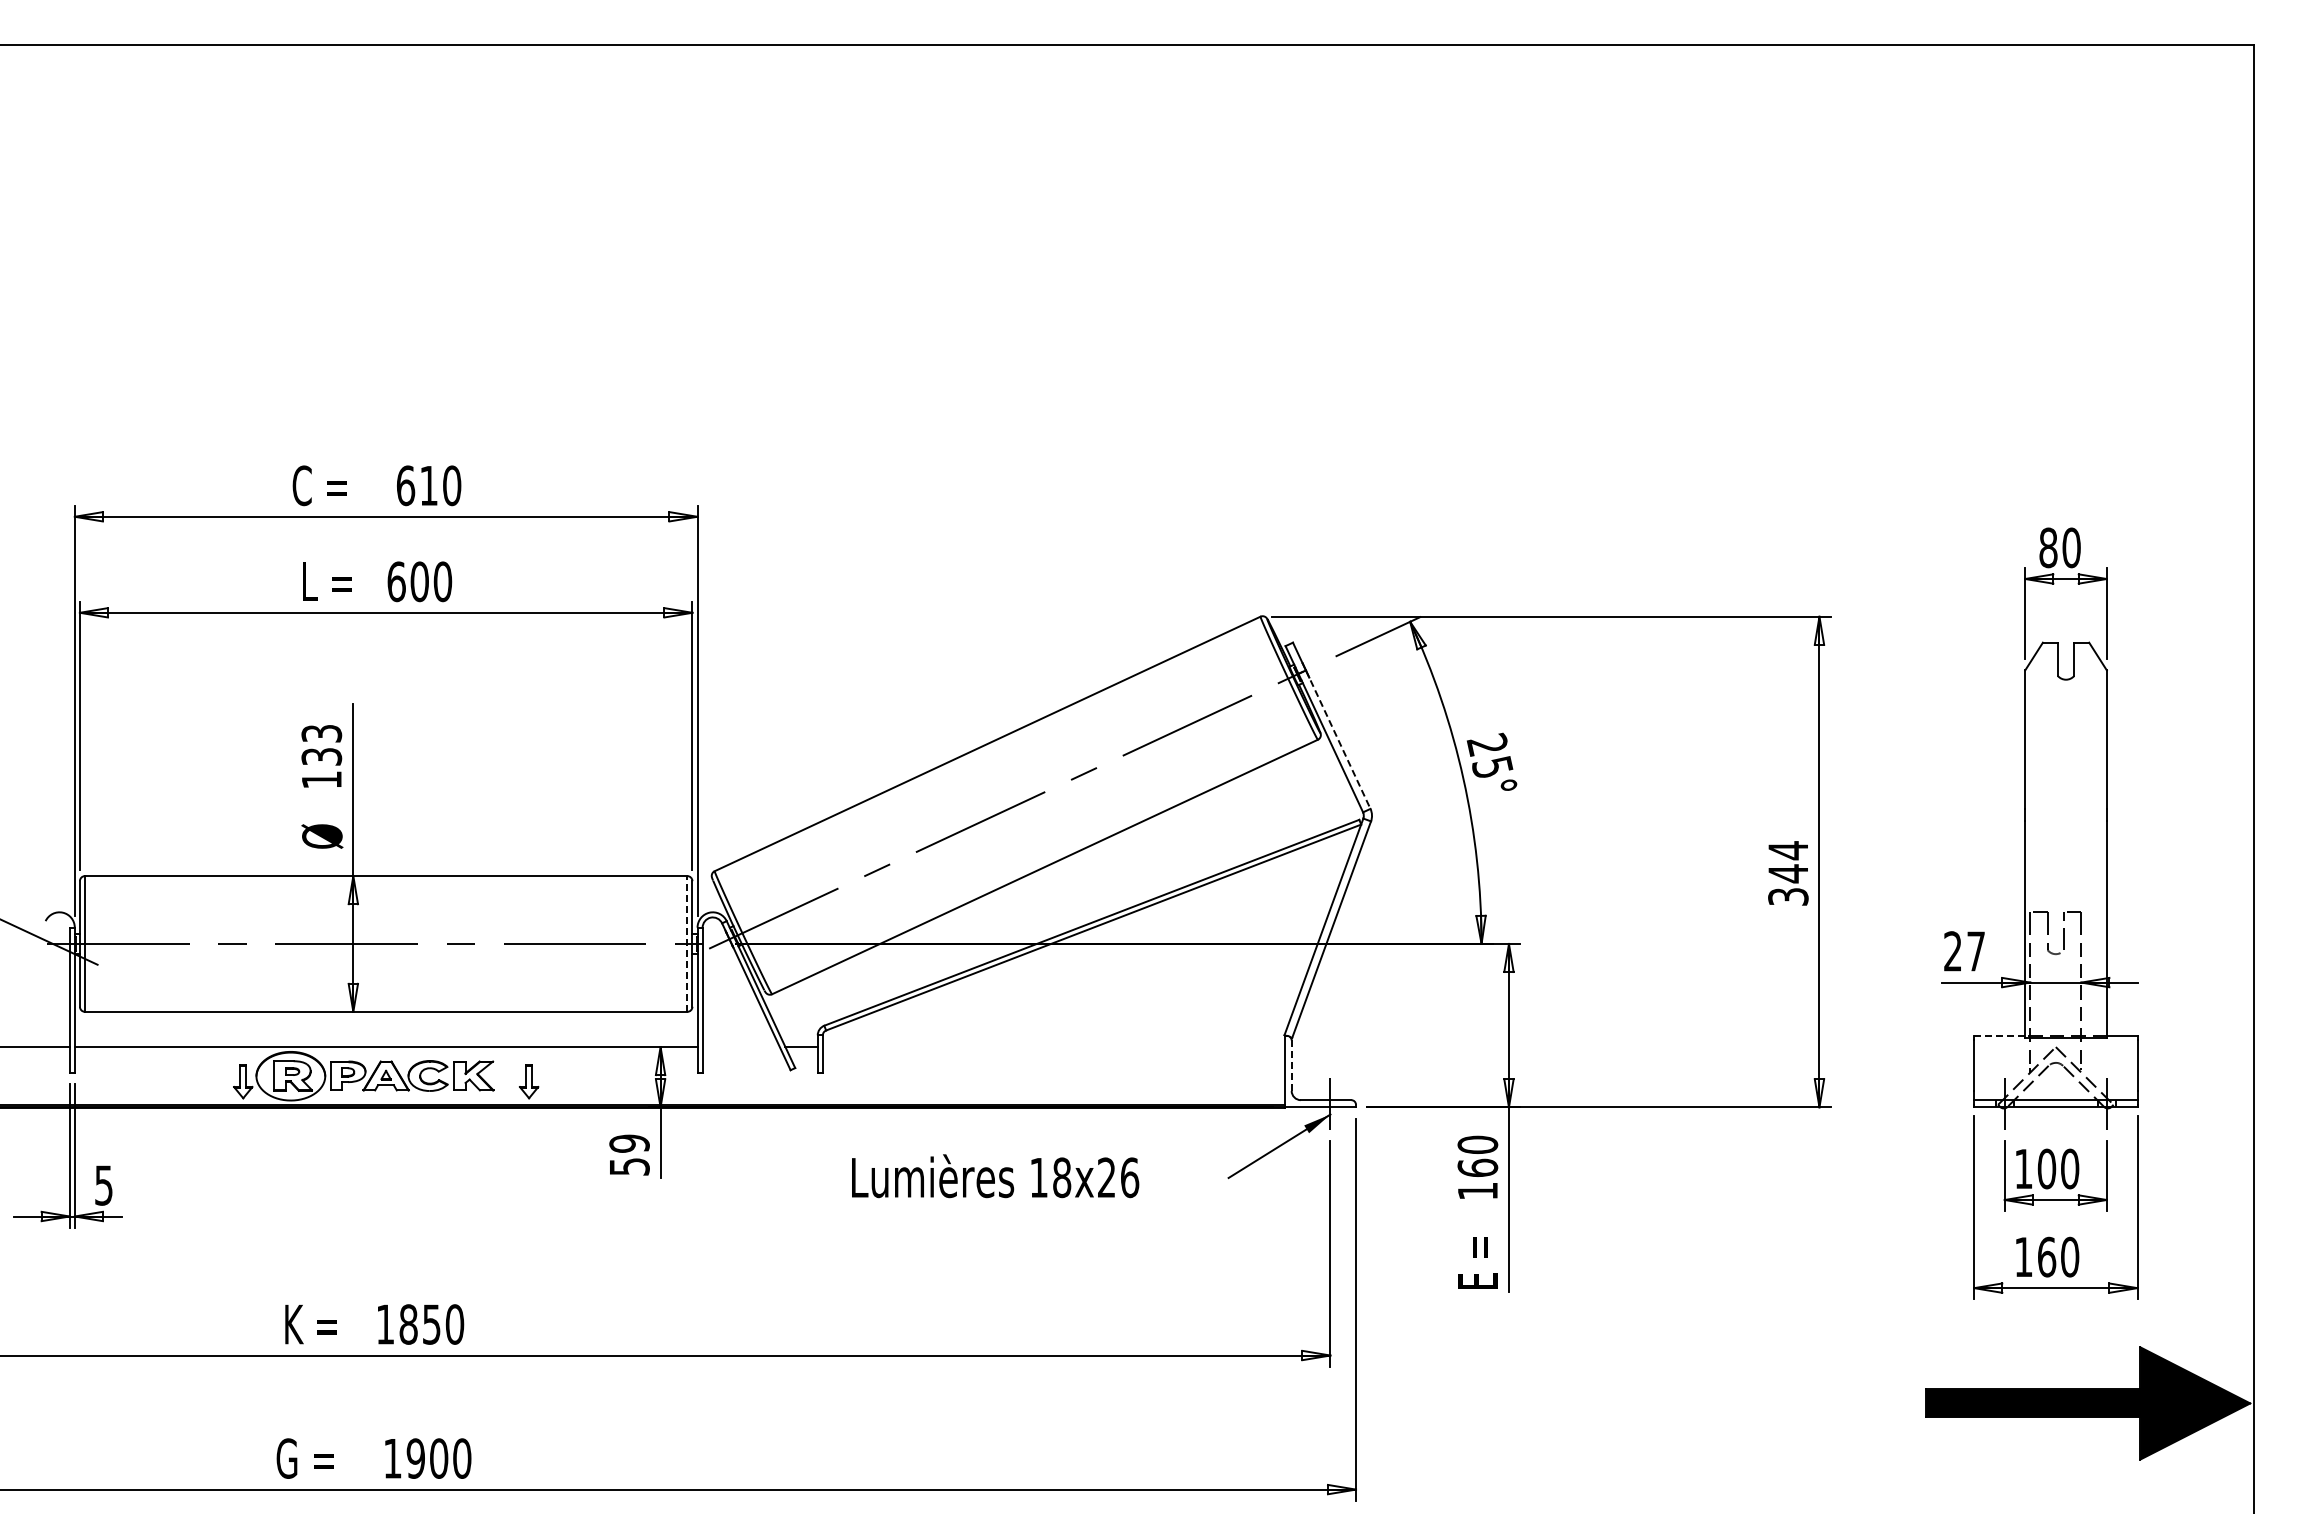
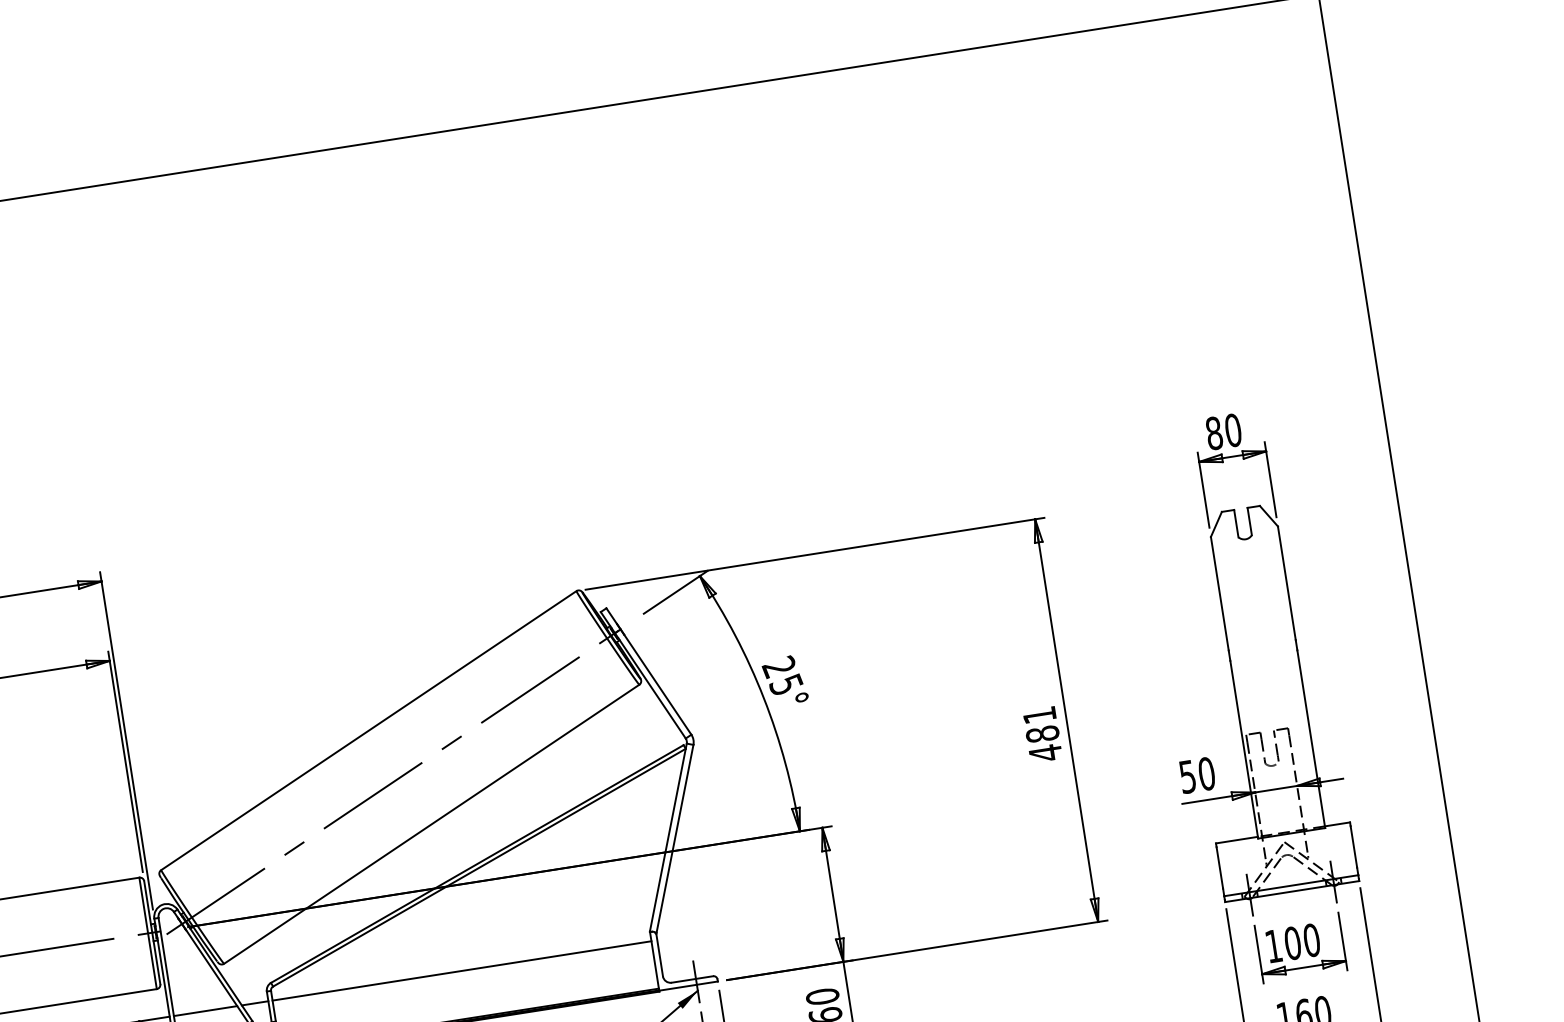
line: (1338, 740) -> (656, 682), dashed -> solid
text: (1788, 873) -> (1042, 734), 344 -> 481
line: (687, 943) -> (148, 932), dashed -> solid
text: (1964, 951) -> (1197, 775), 27 -> 50
line: (1999, 1035) -> (1236, 839), dashed -> solid
line: (740, 1047) -> (205, 1011), added
line: (1053, 1047) -> (461, 971), added
line: (1291, 1066) -> (659, 956), dashed -> solid

